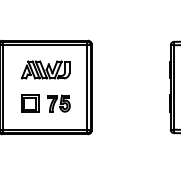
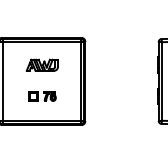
part: (45, 70) -> (42, 65), size x0.7
part: (45, 103) -> (42, 96), size x0.6

